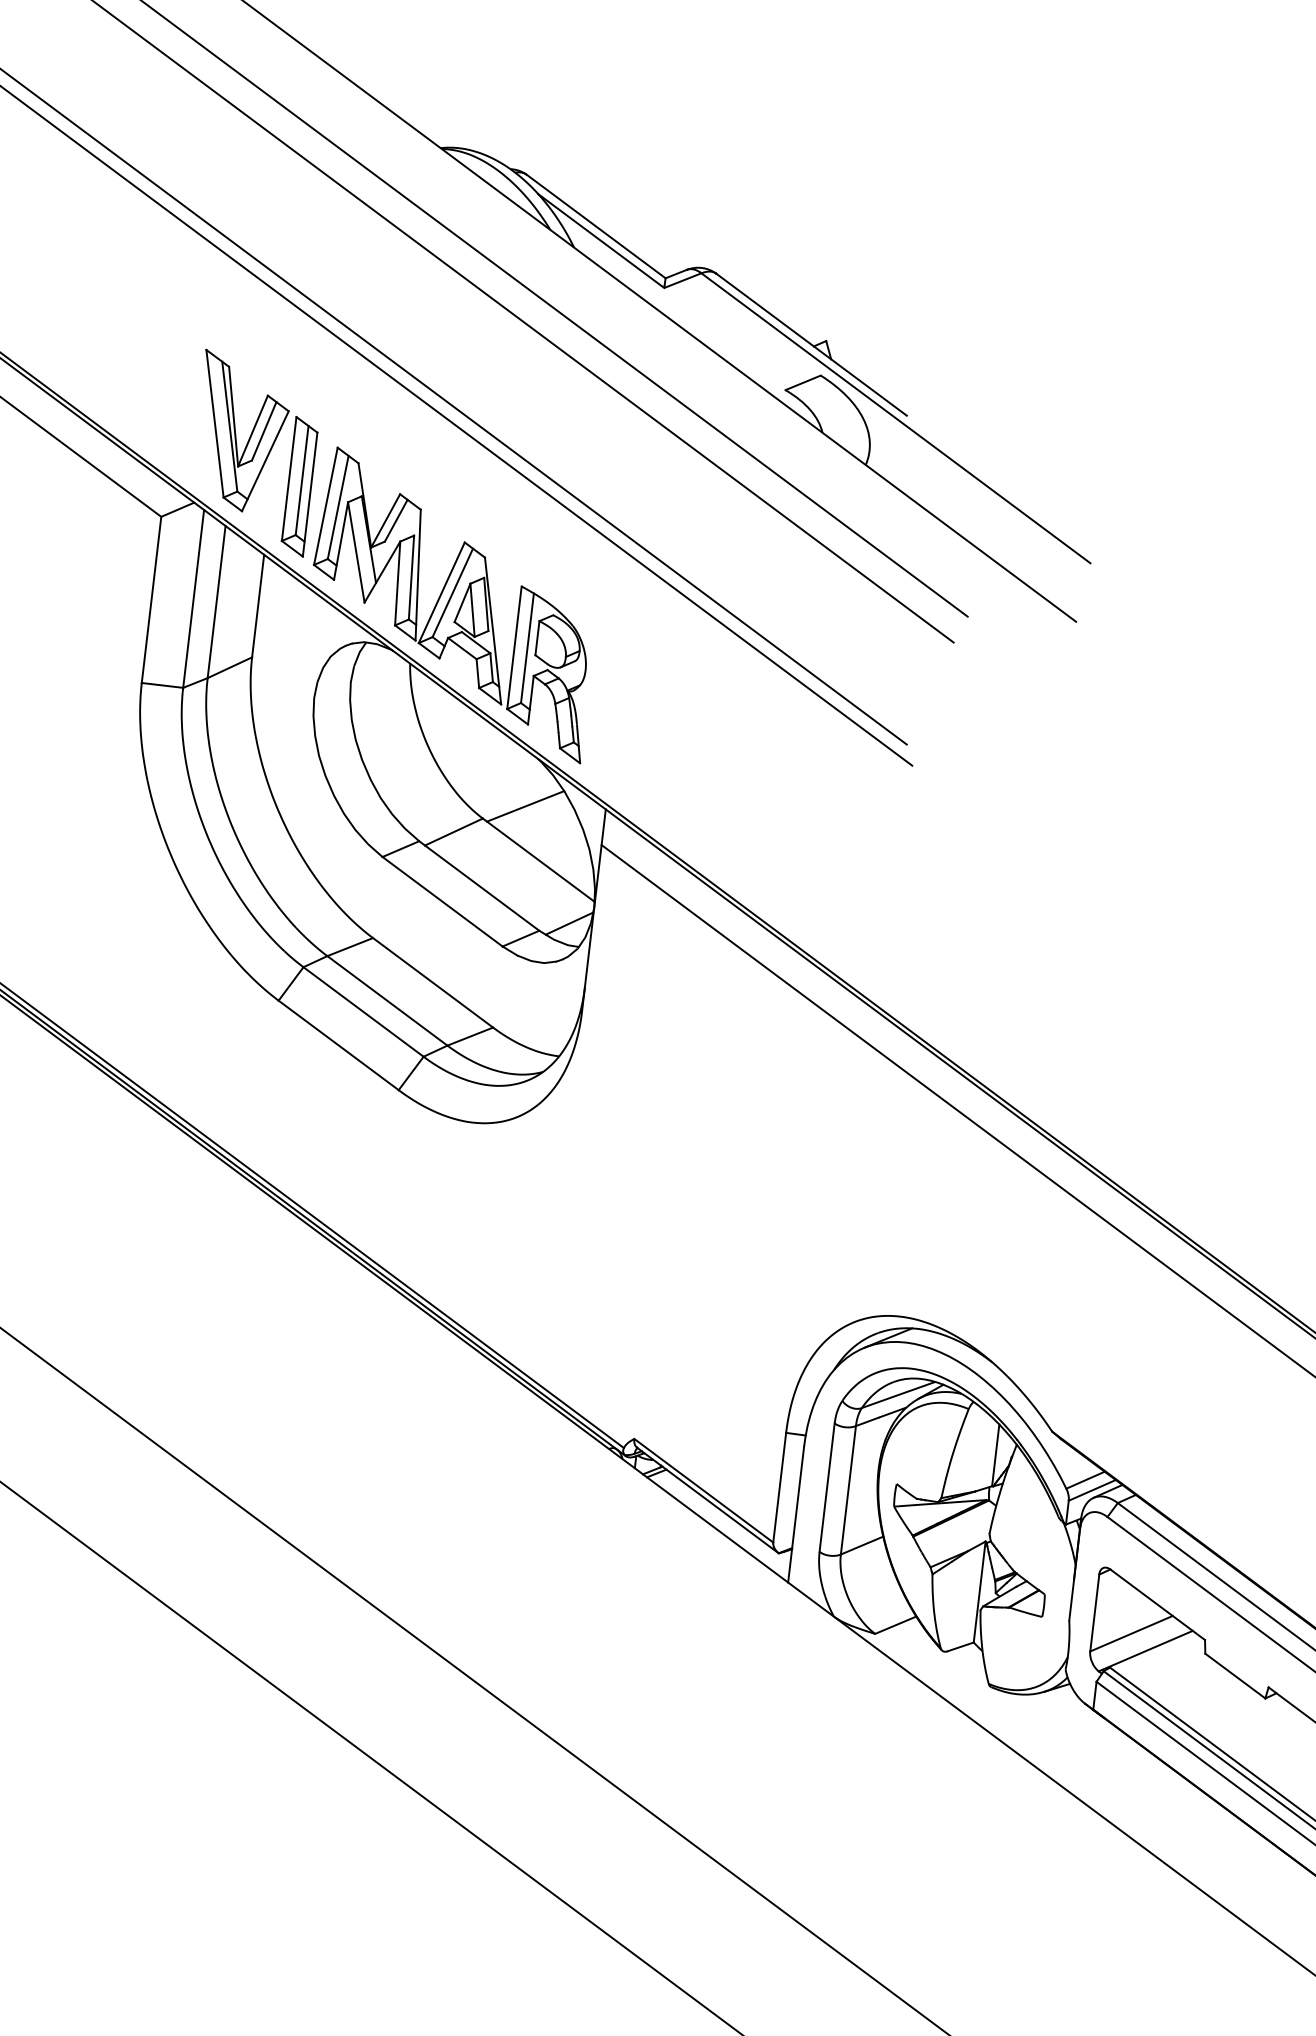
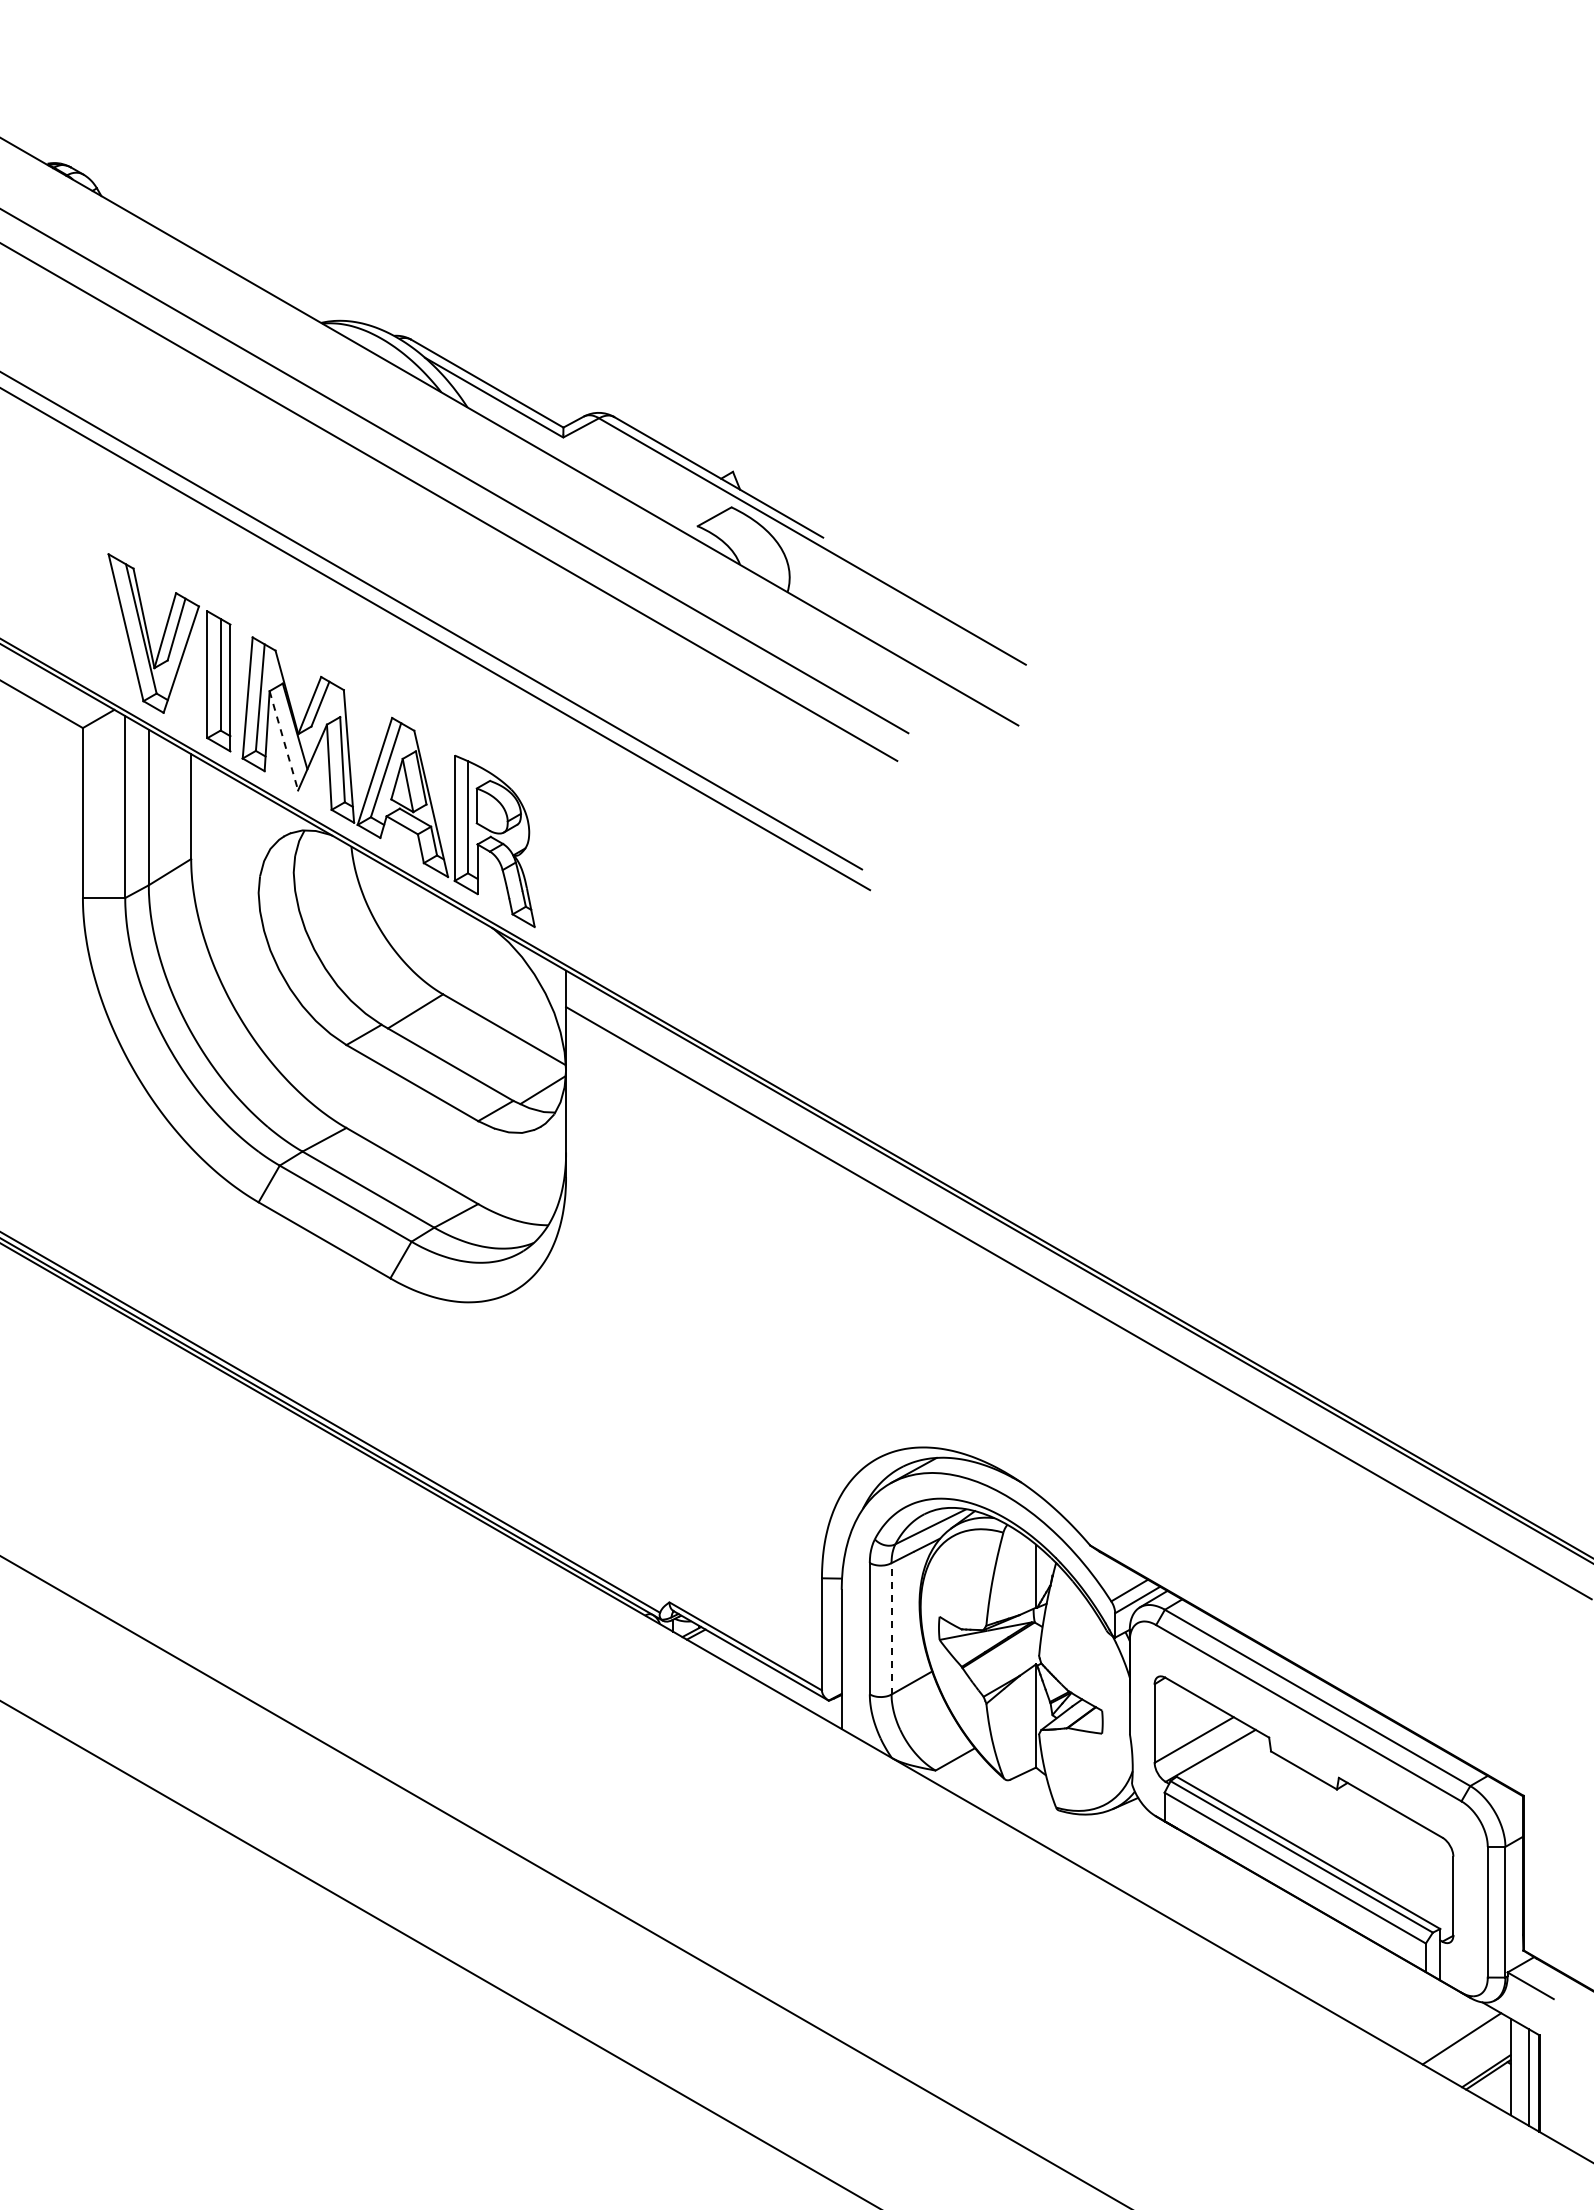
line: (355, 552) -> (283, 740), solid -> dashed
line: (525, 805) -> (484, 976), removed
line: (848, 1489) -> (891, 1628), solid -> dashed

